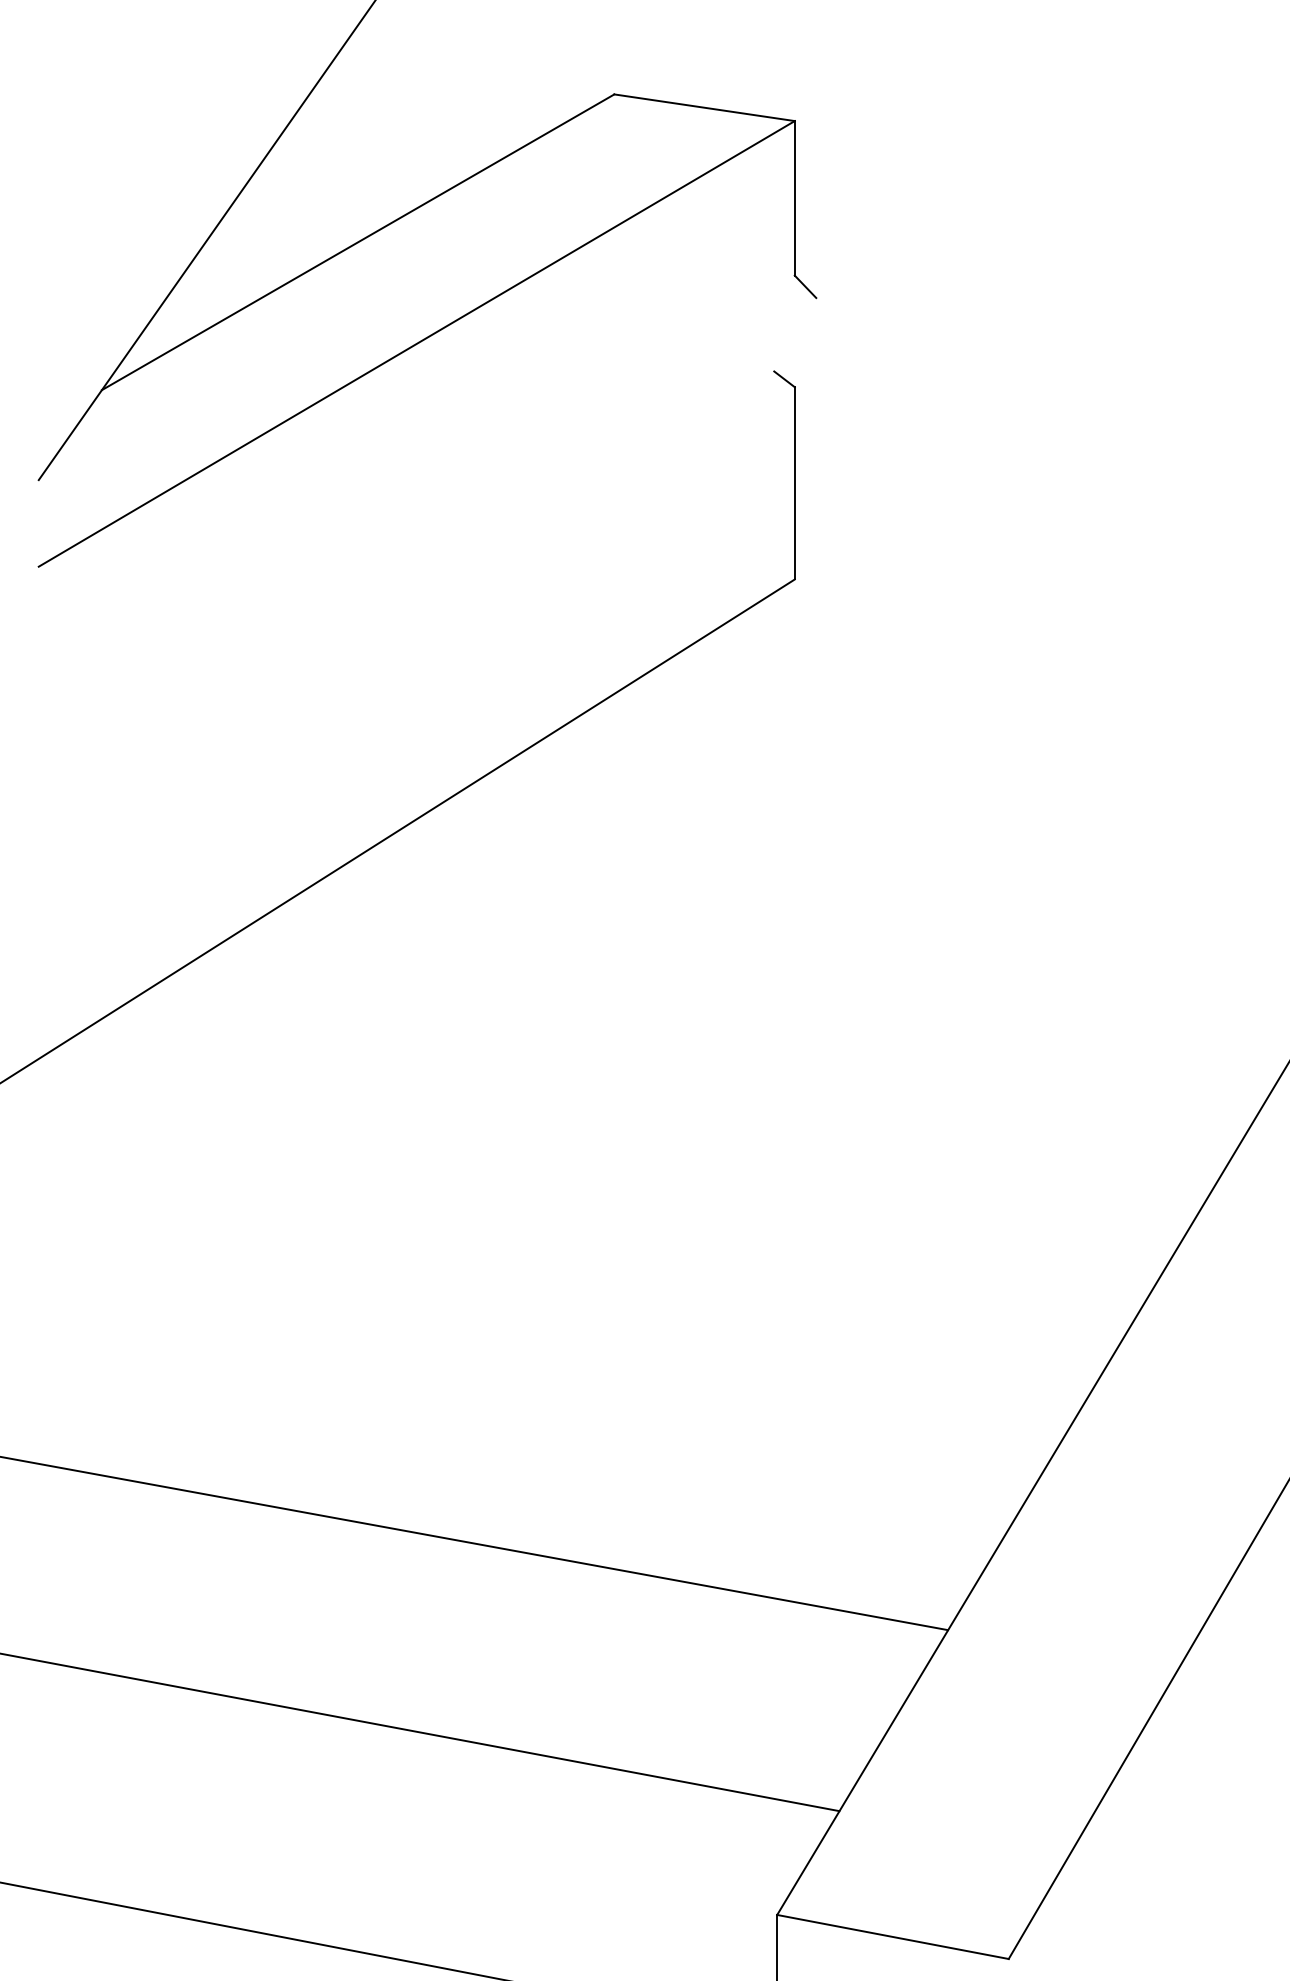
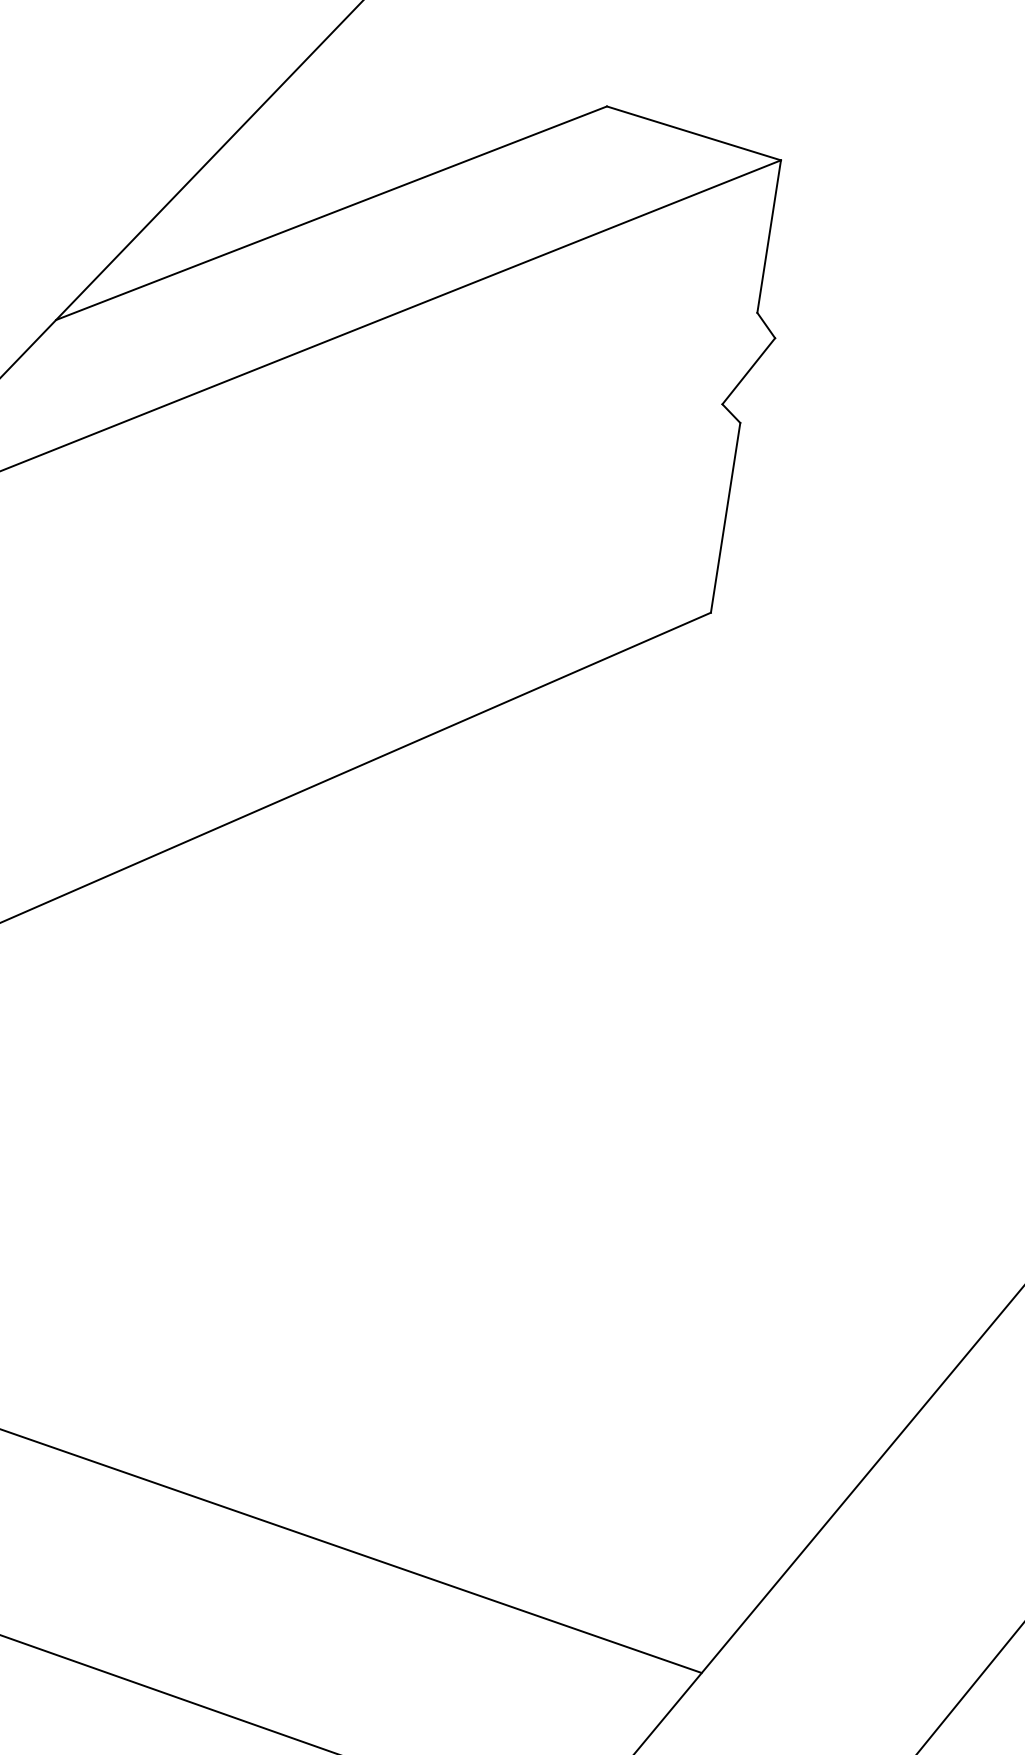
line: (795, 334) -> (749, 371), added

